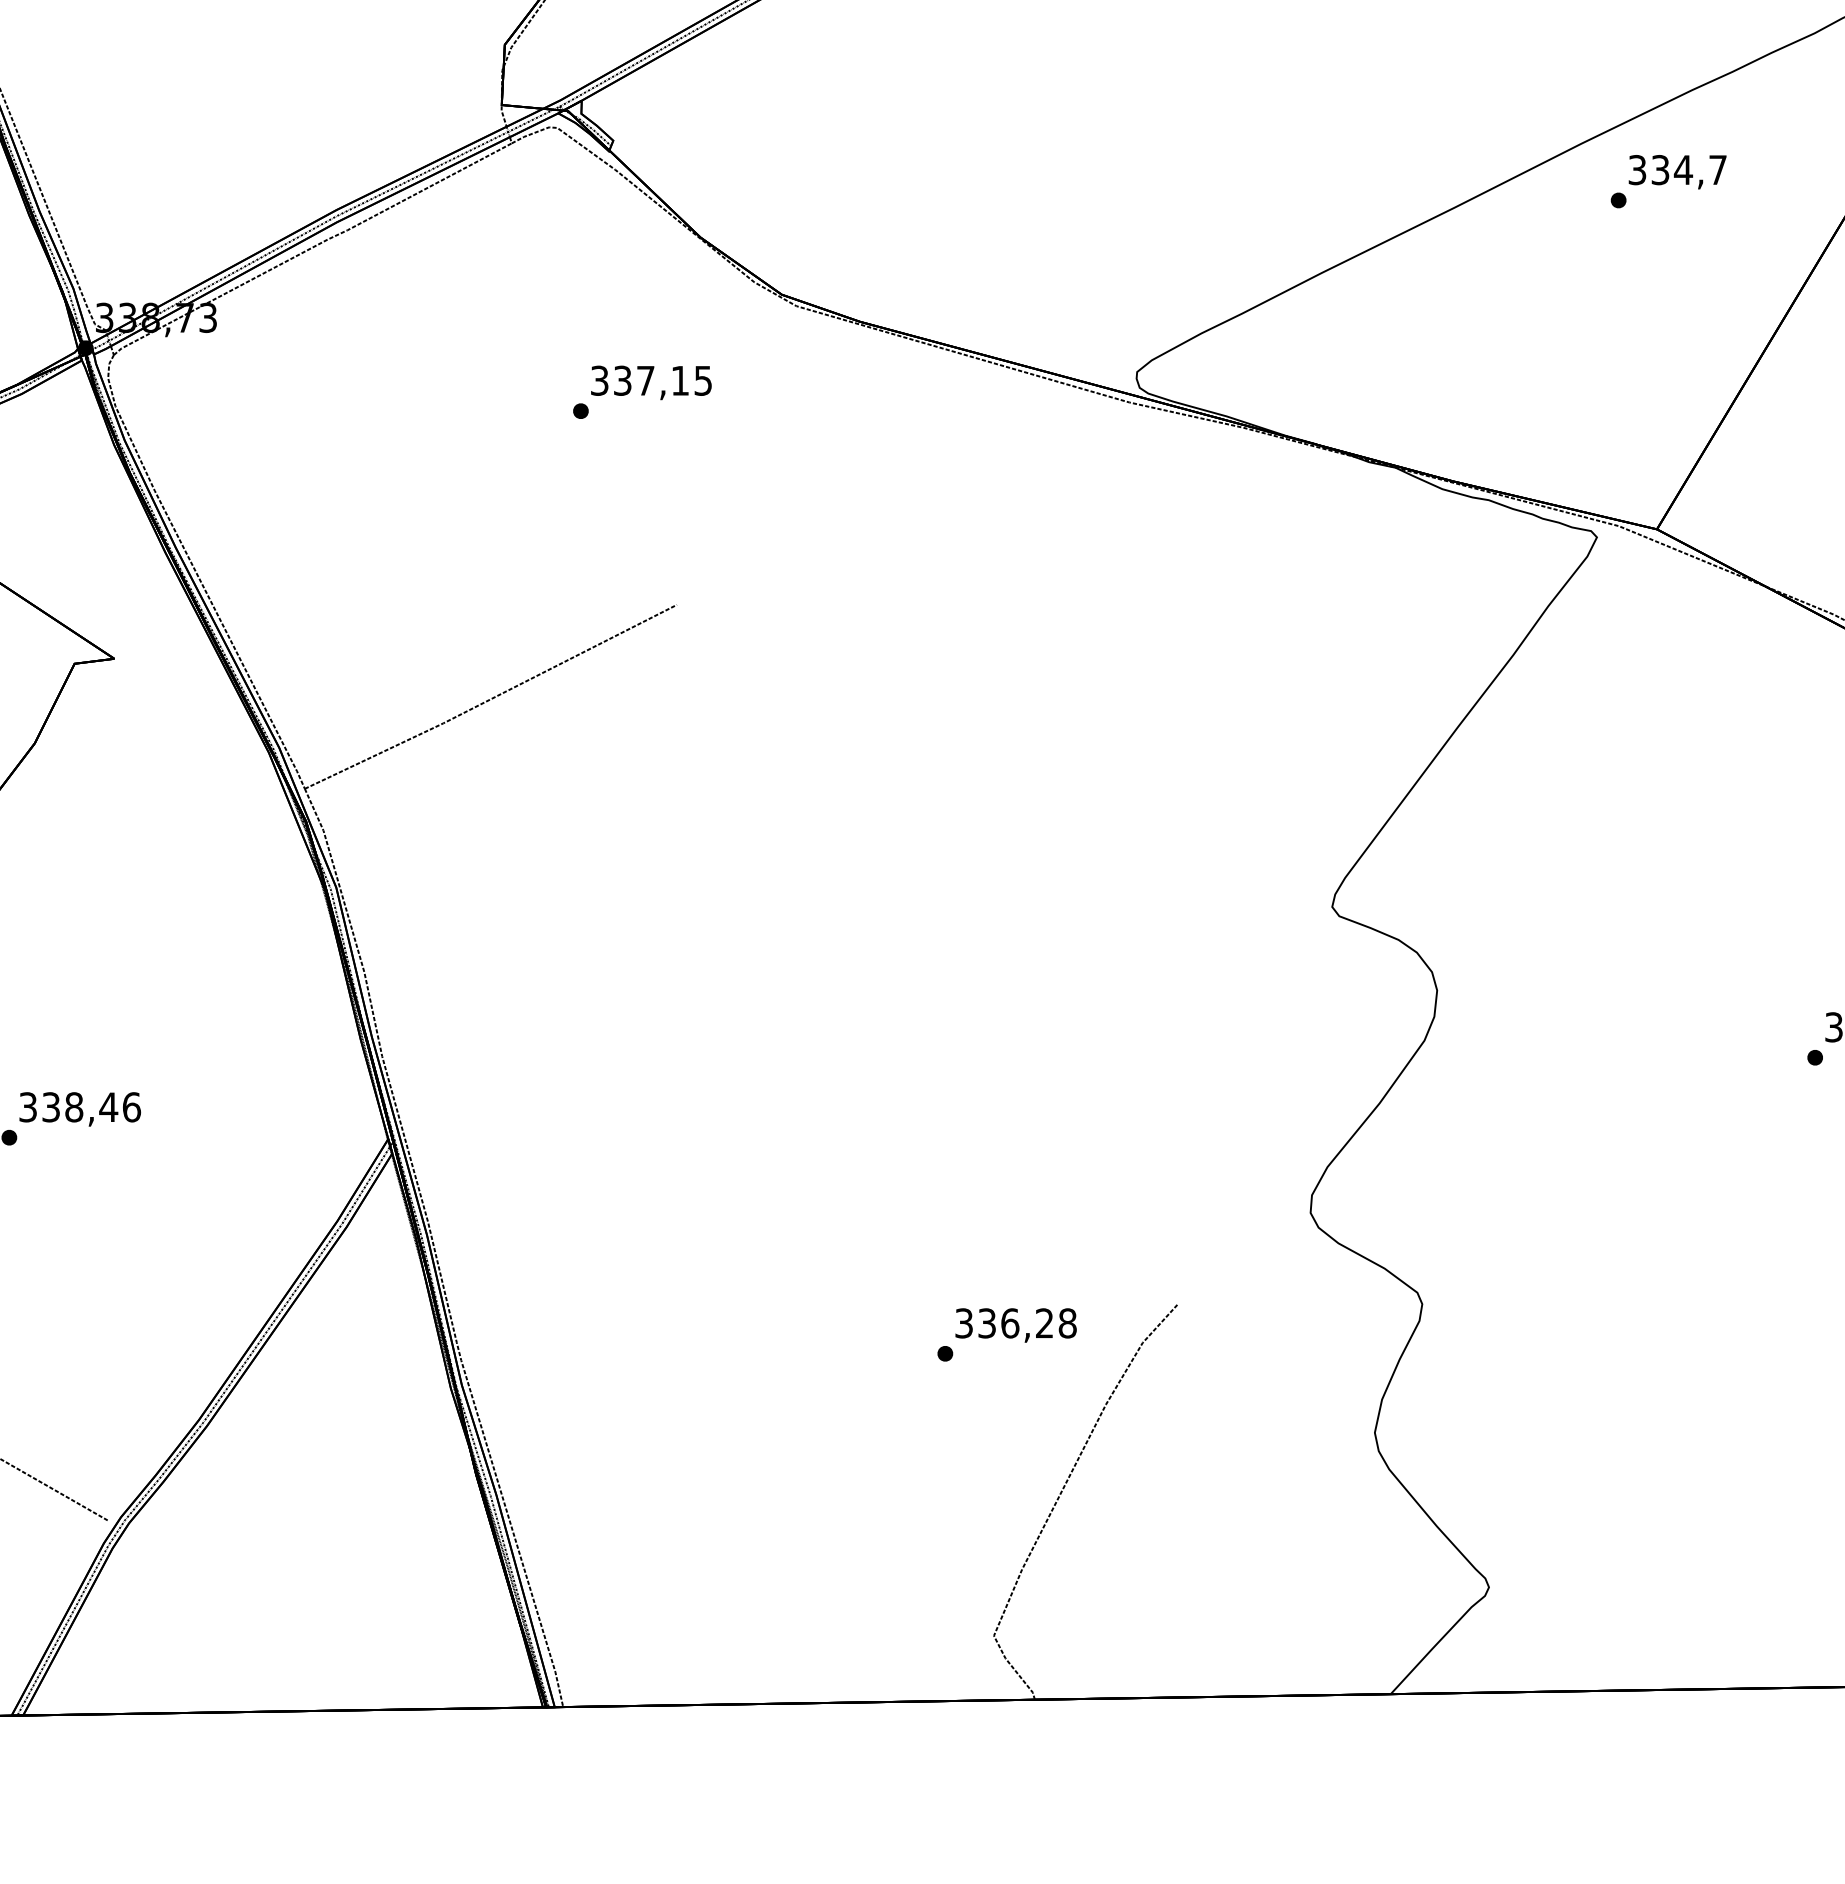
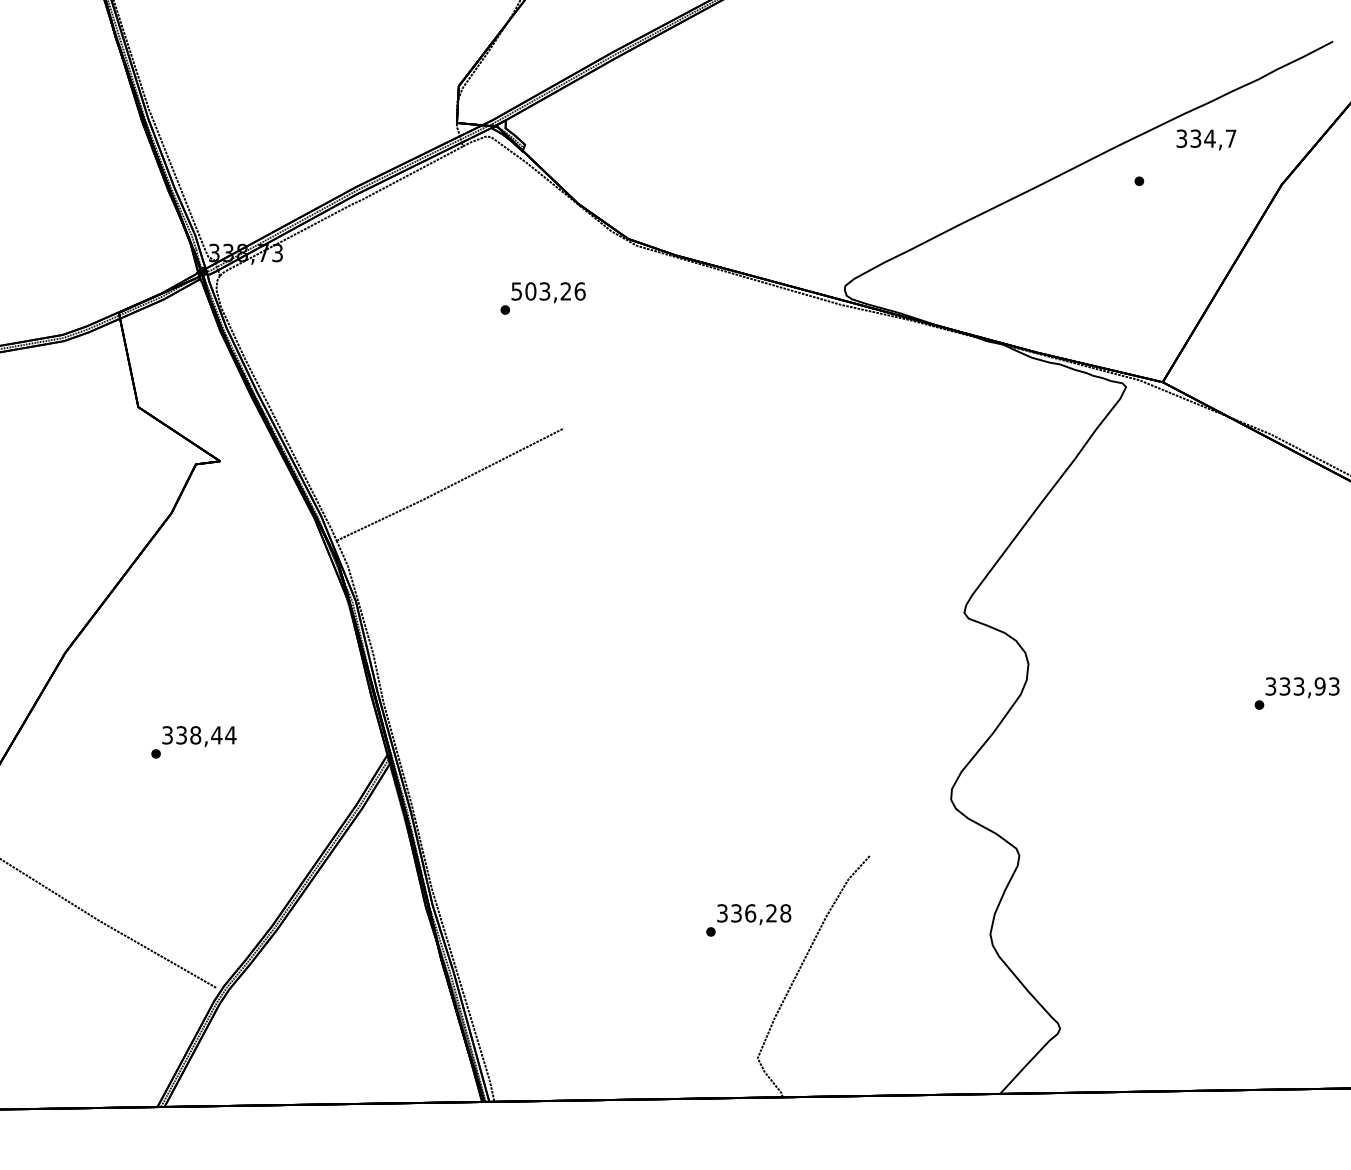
text: (1677, 171) -> (1206, 139), moved
text: (651, 380) -> (548, 291), 337,15 -> 503,26
text: (131, 1107) -> (230, 735), 338,46 -> 338,44
text: (1006, 1335) -> (748, 920), moved

